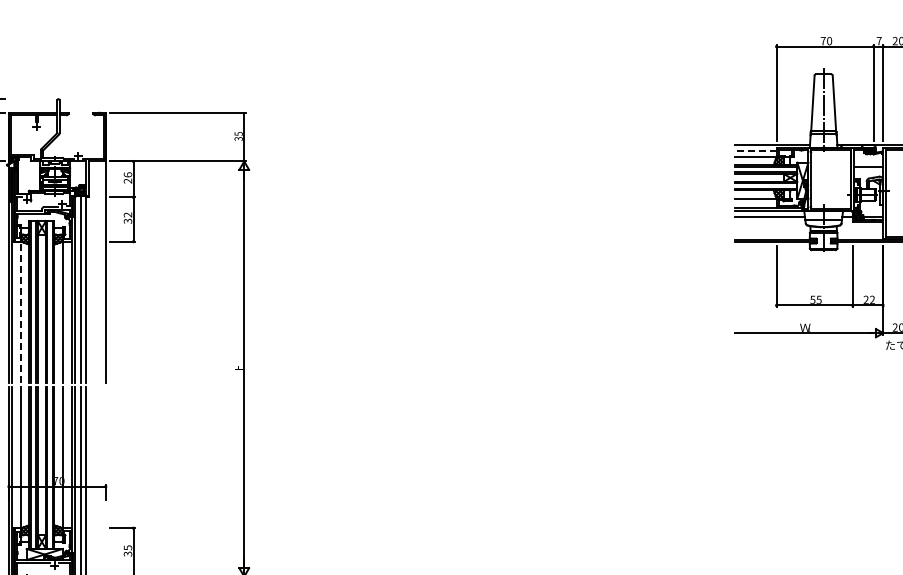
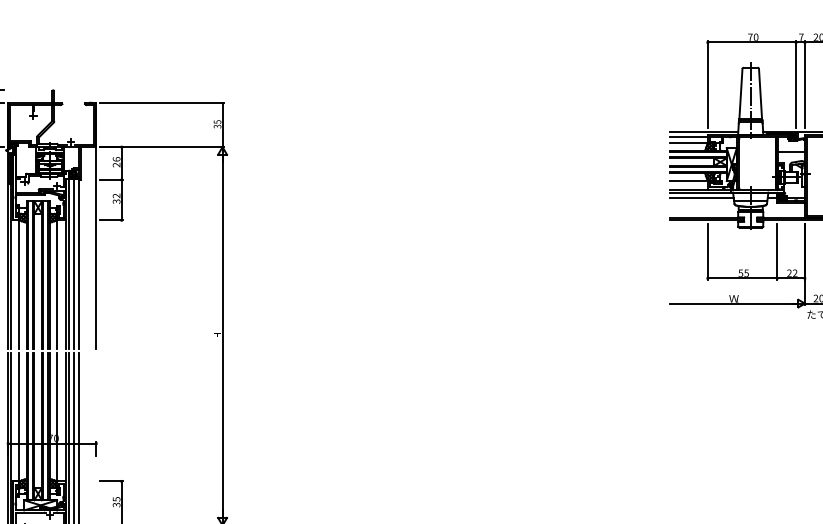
line: (755, 150) -> (688, 137), dashed -> solid
line: (21, 312) -> (19, 284), dashed -> solid

